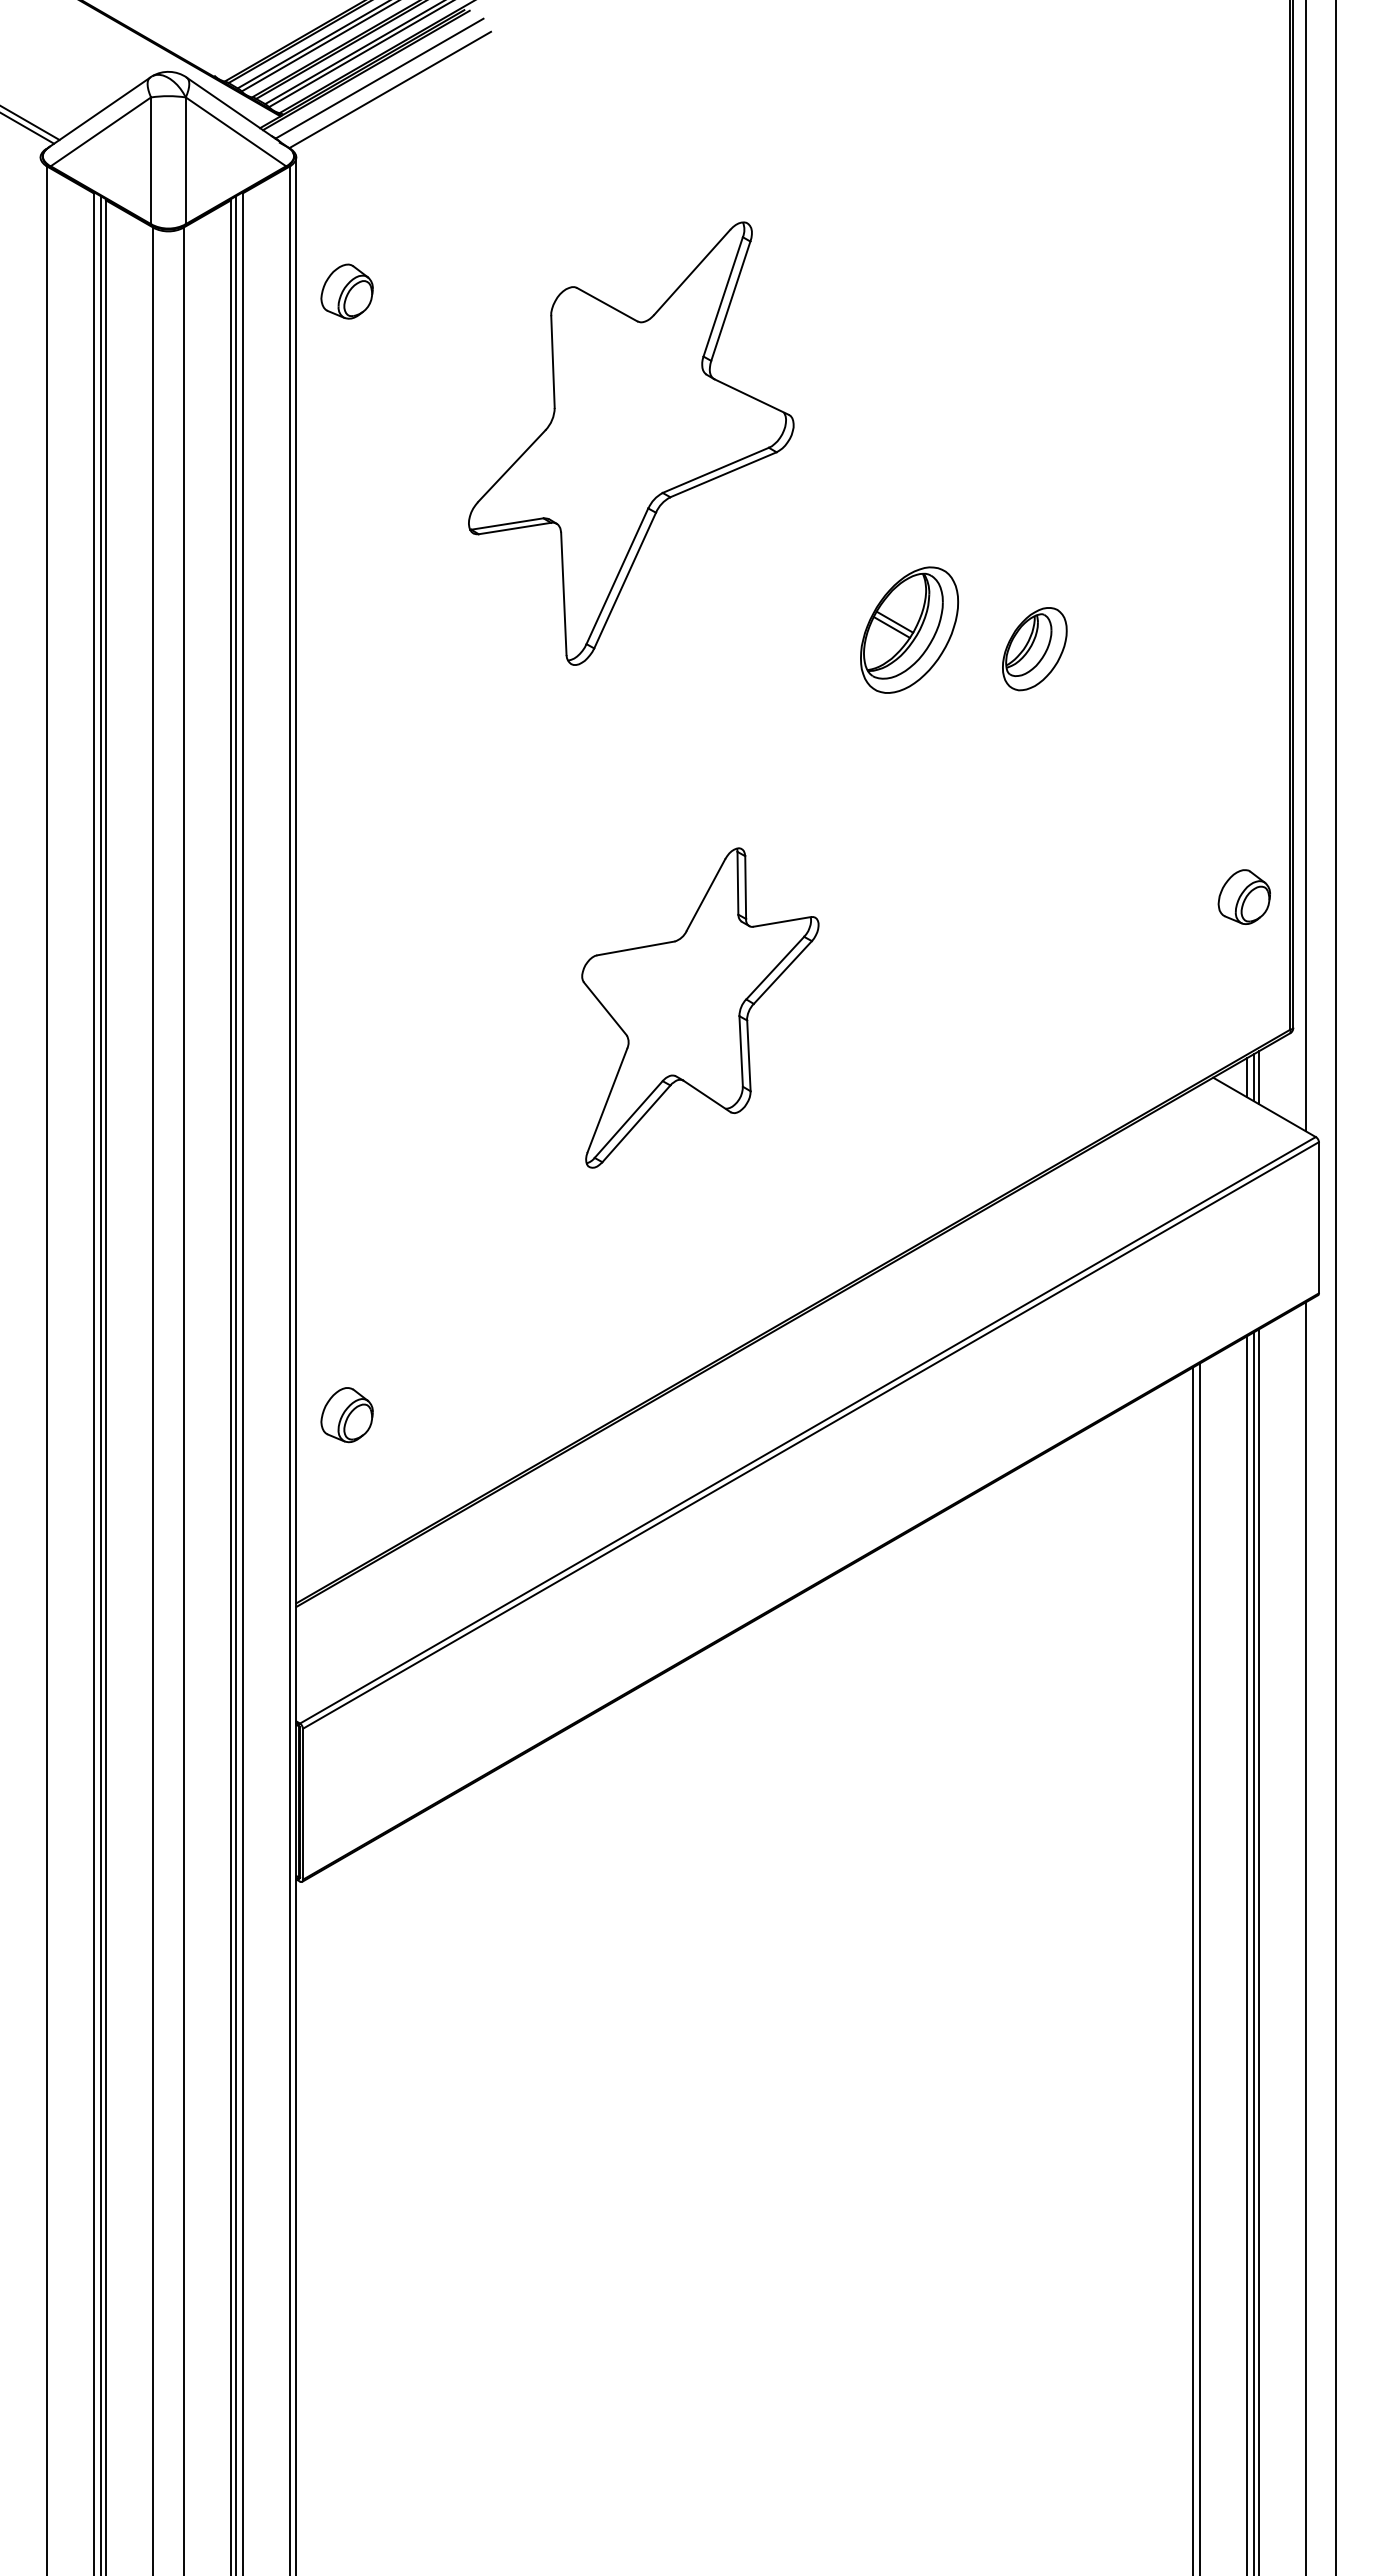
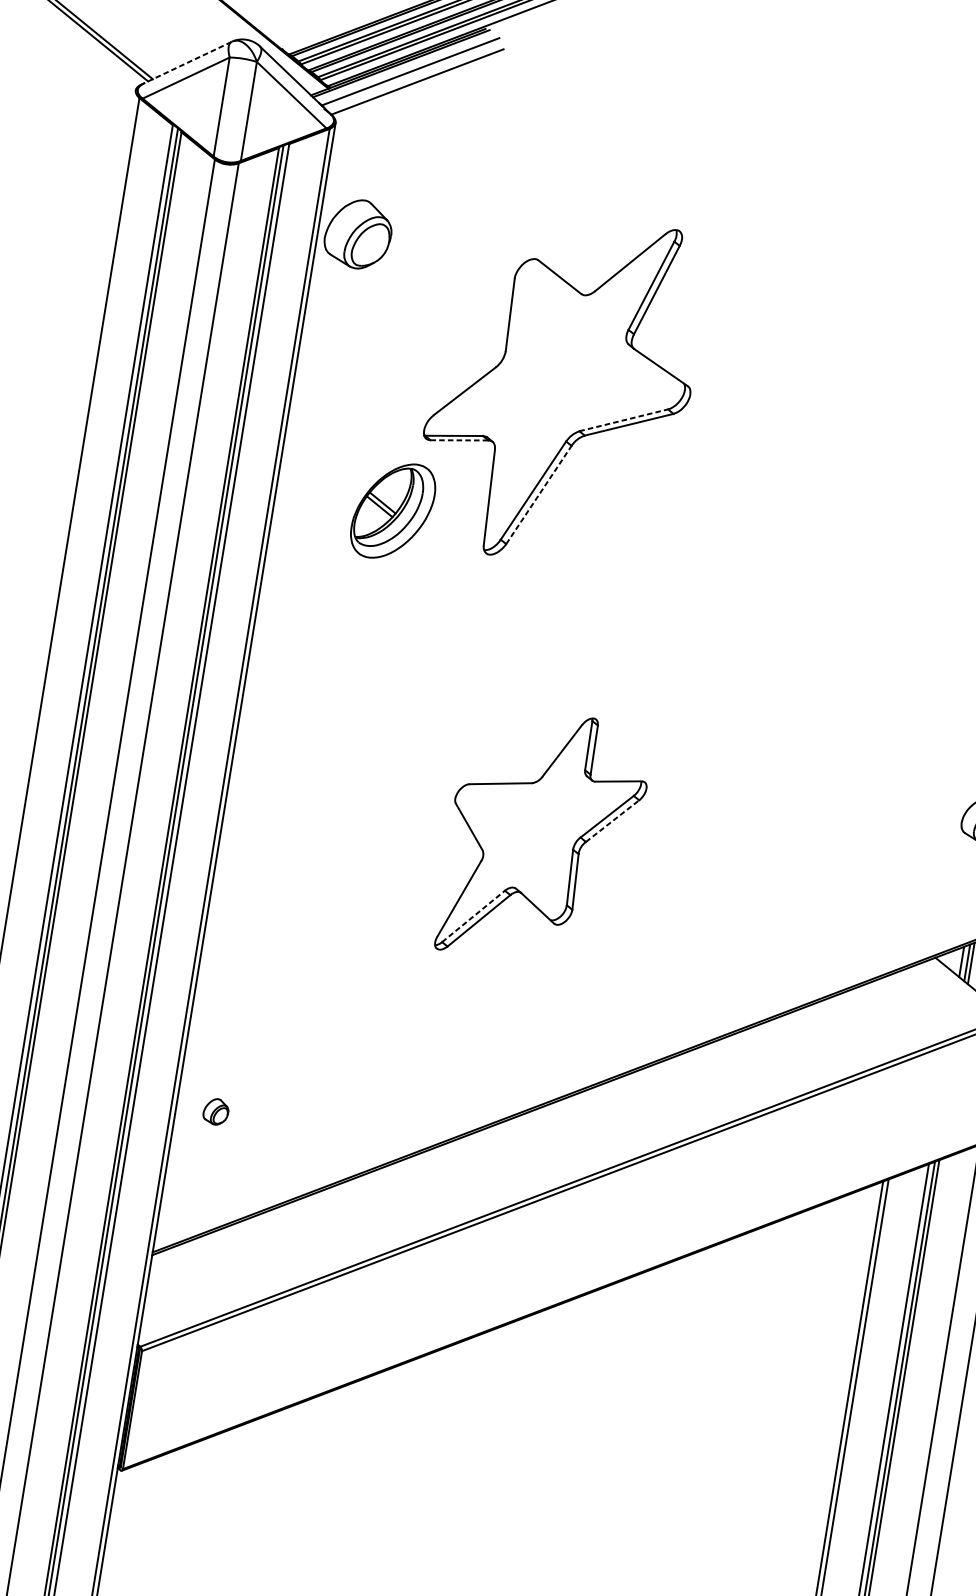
line: (99, 112) -> (187, 62), solid -> dashed
part: (346, 291) -> (357, 233), size x1.6
line: (715, 470) -> (623, 420), solid -> dashed
line: (514, 528) -> (459, 440), solid -> dashed
line: (625, 580) -> (539, 494), solid -> dashed
part: (909, 629) -> (393, 510), moved
part: (1034, 649) -> (850, 600), removed
line: (782, 972) -> (612, 821), solid -> dashed
line: (629, 1119) -> (474, 916), solid -> dashed
part: (346, 1415) -> (215, 1111), size x0.6

